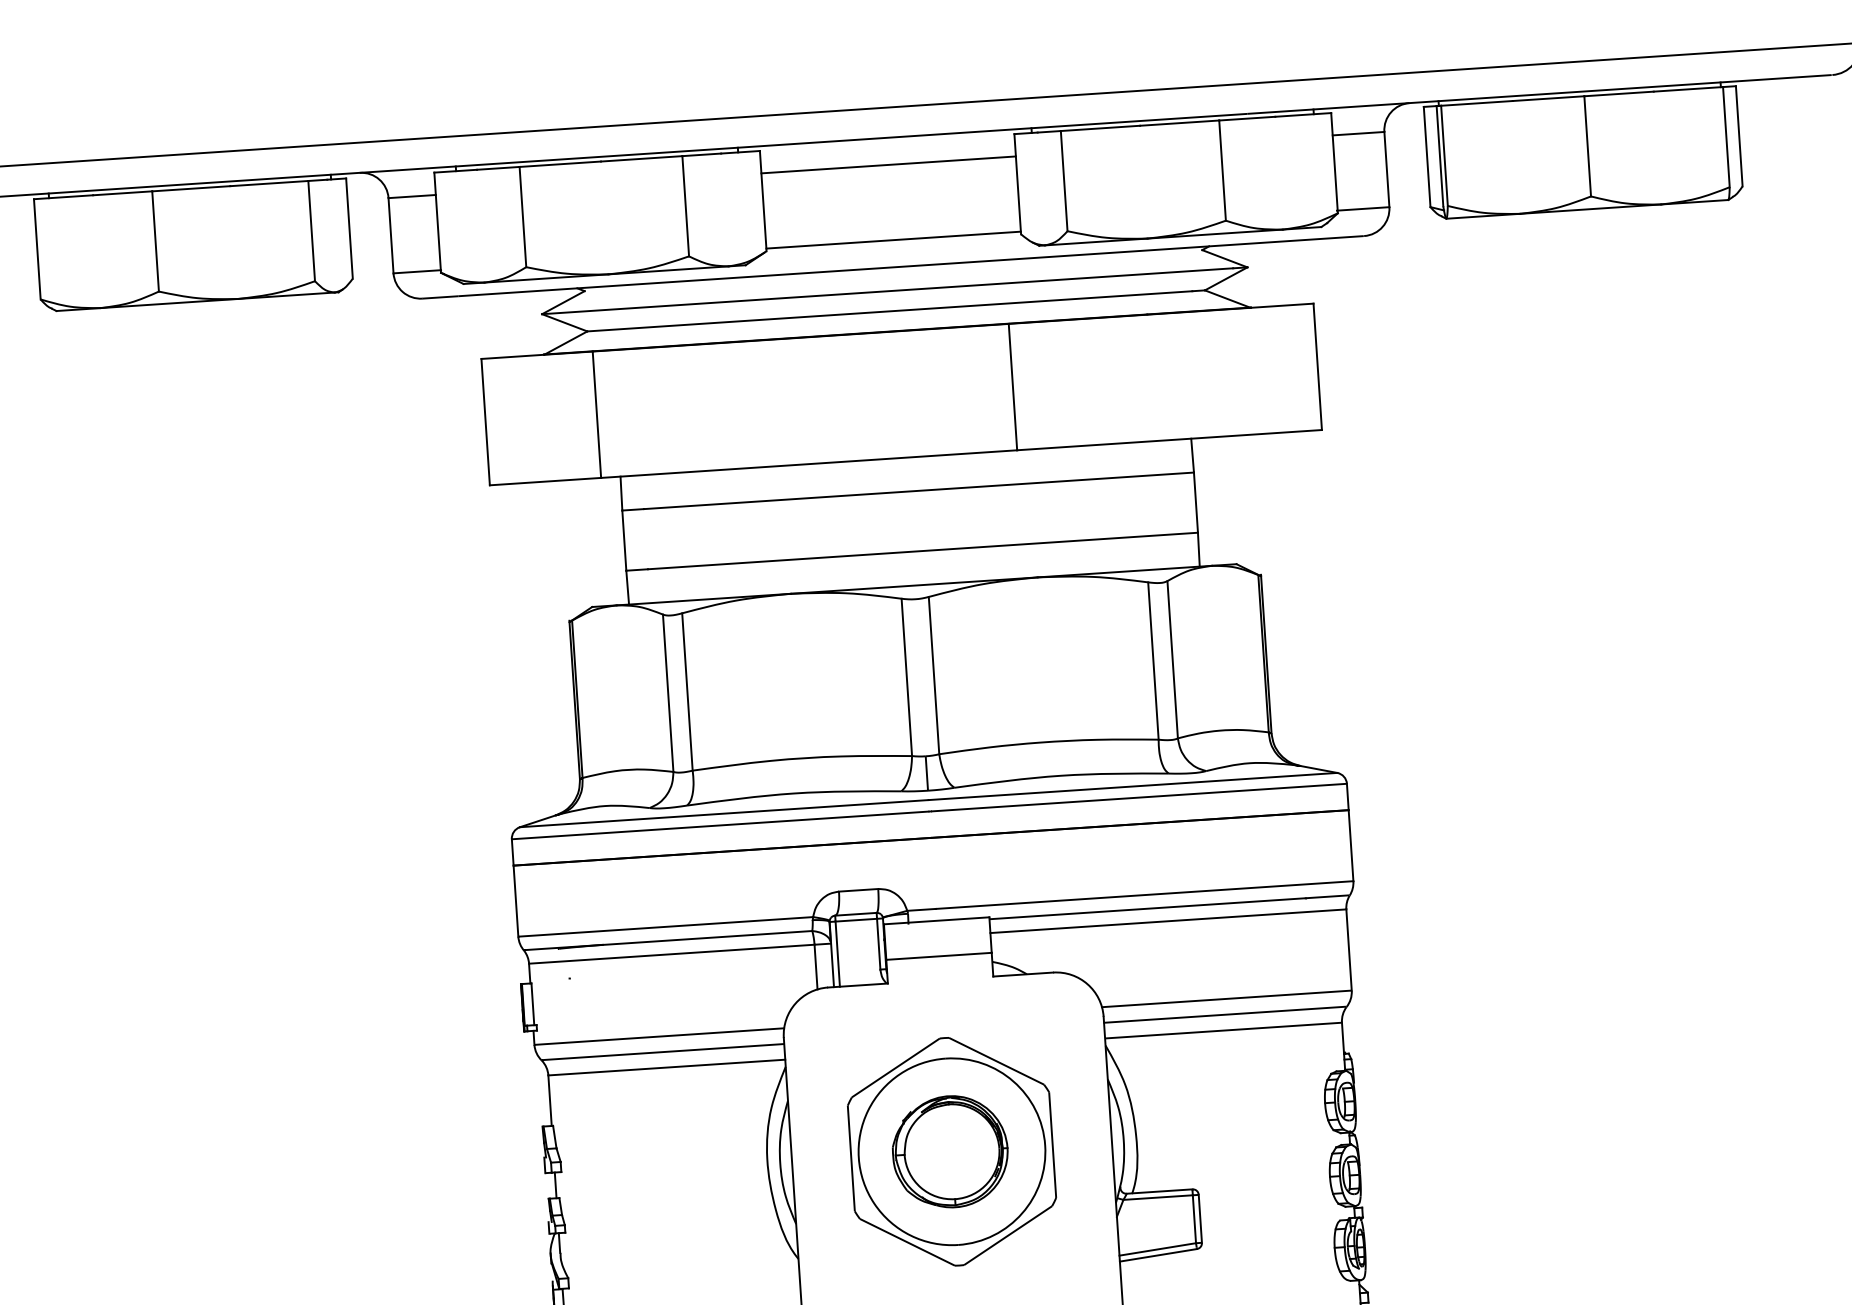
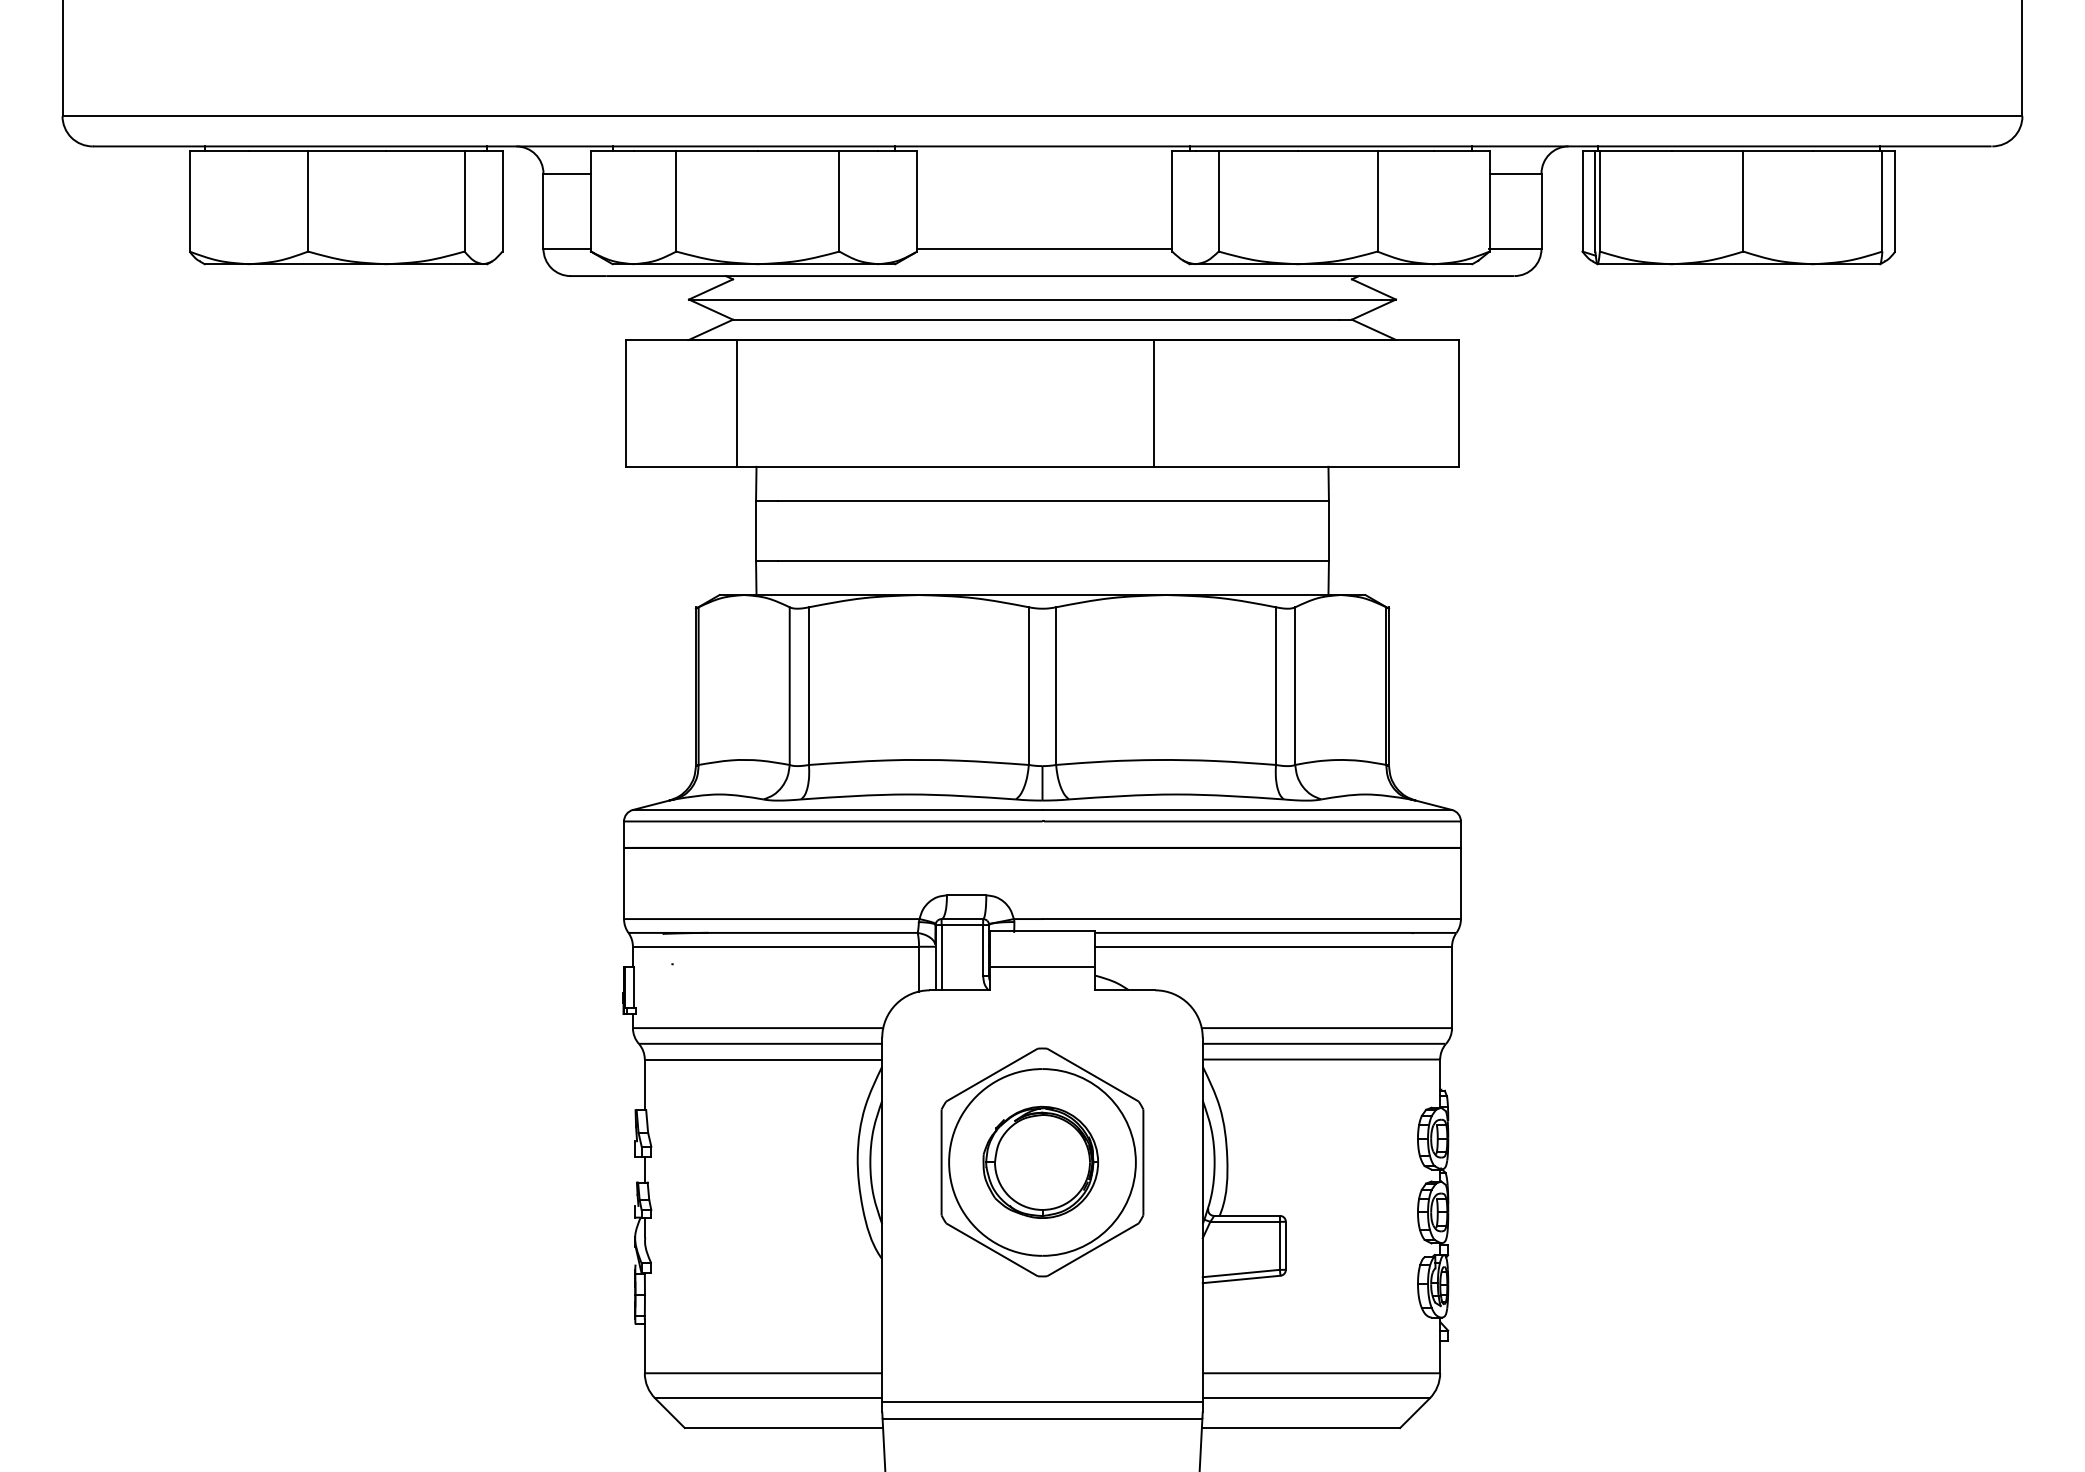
line: (888, 164) -> (1044, 173), removed

